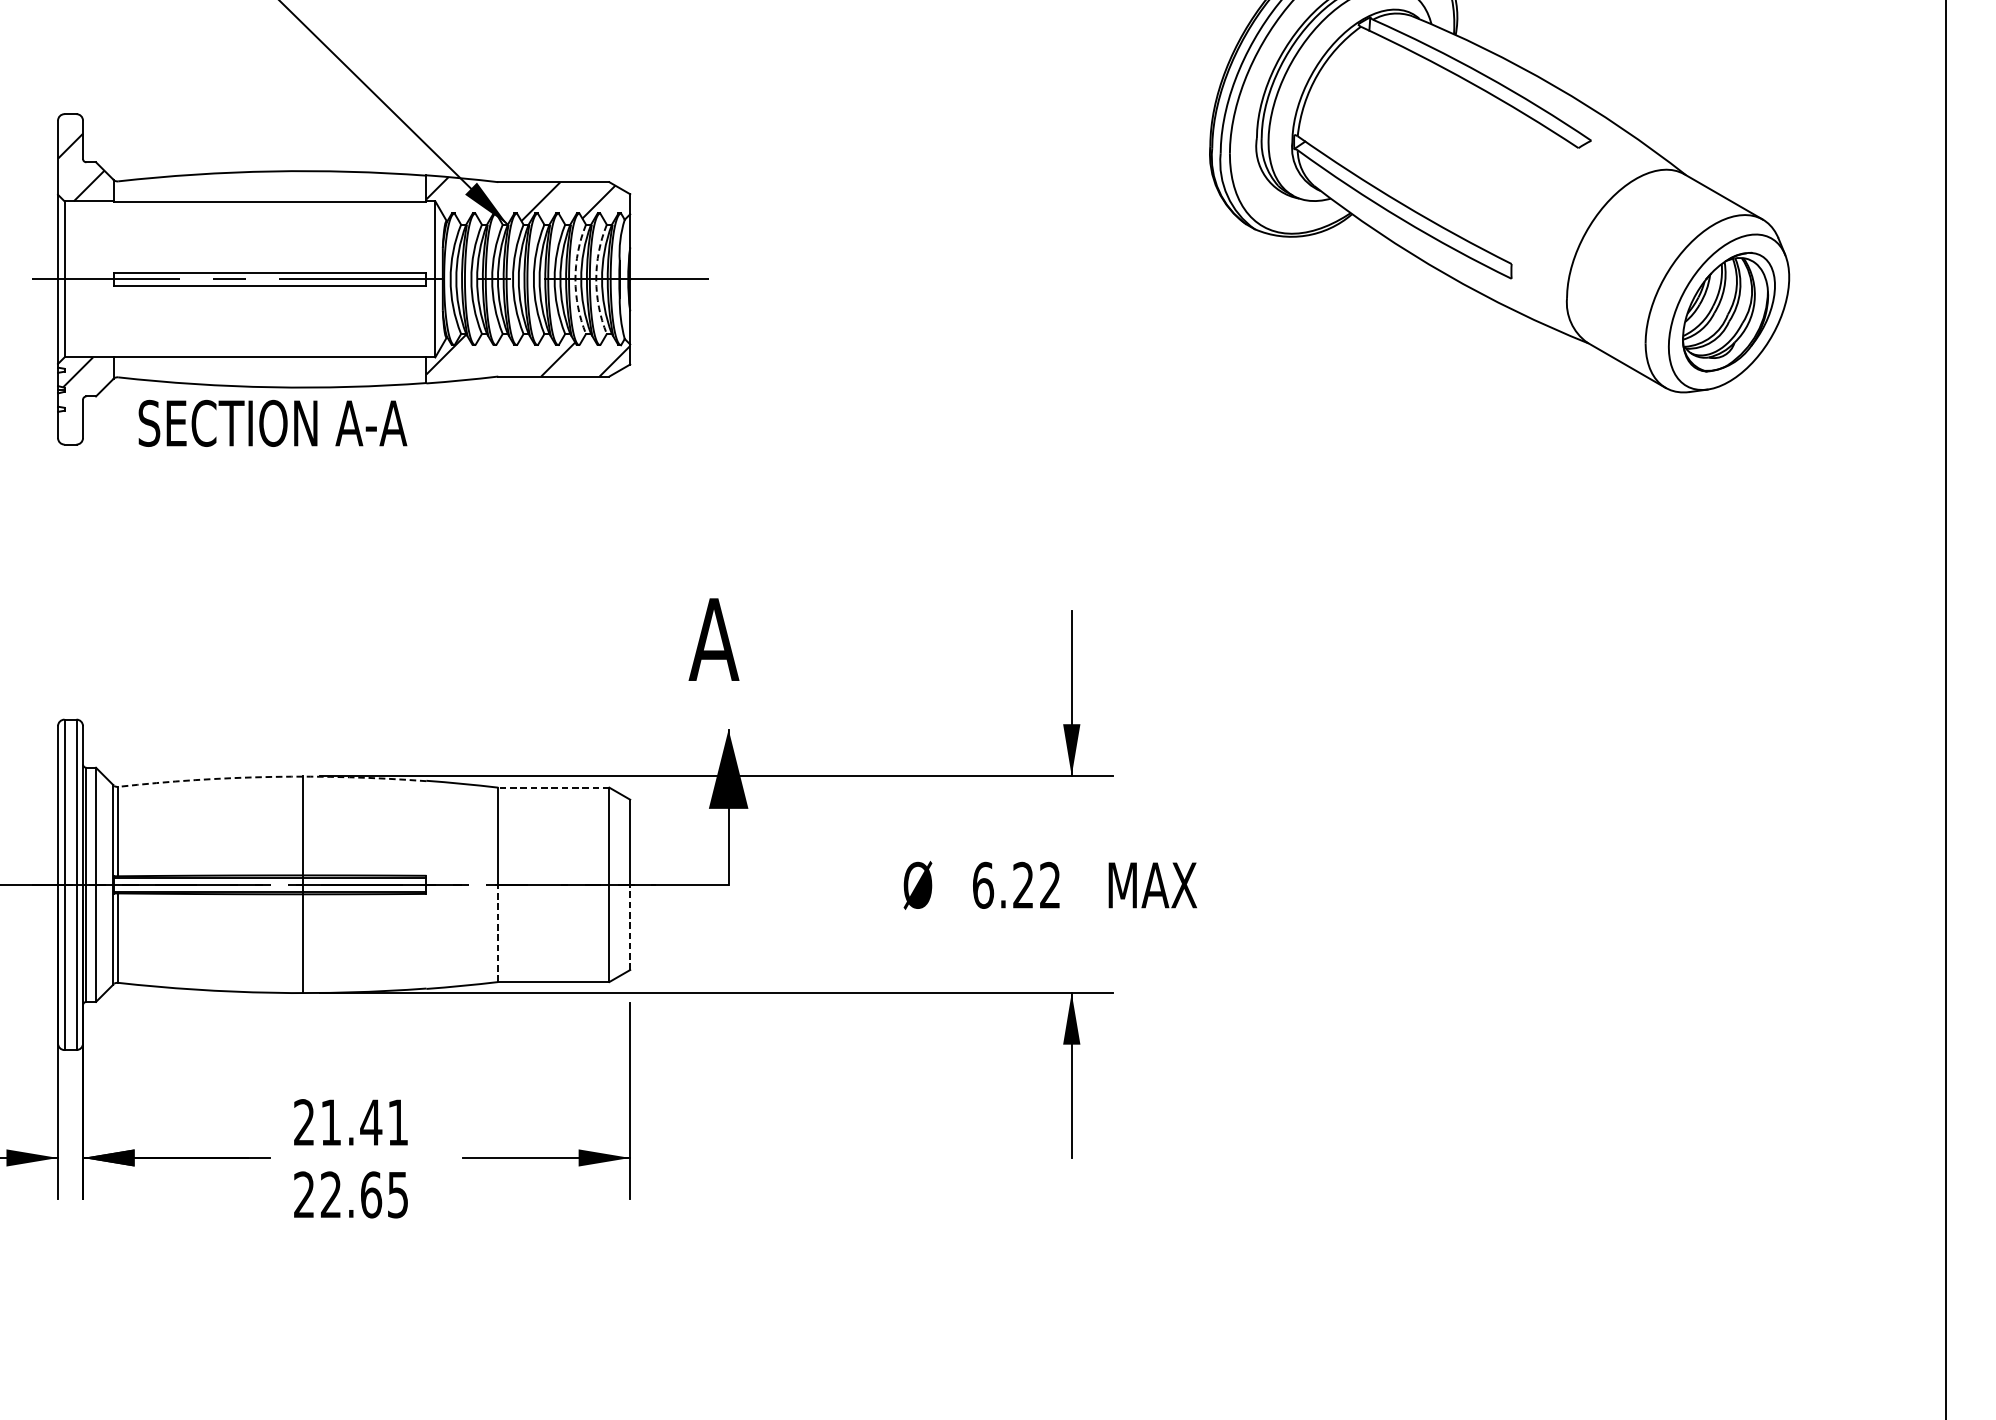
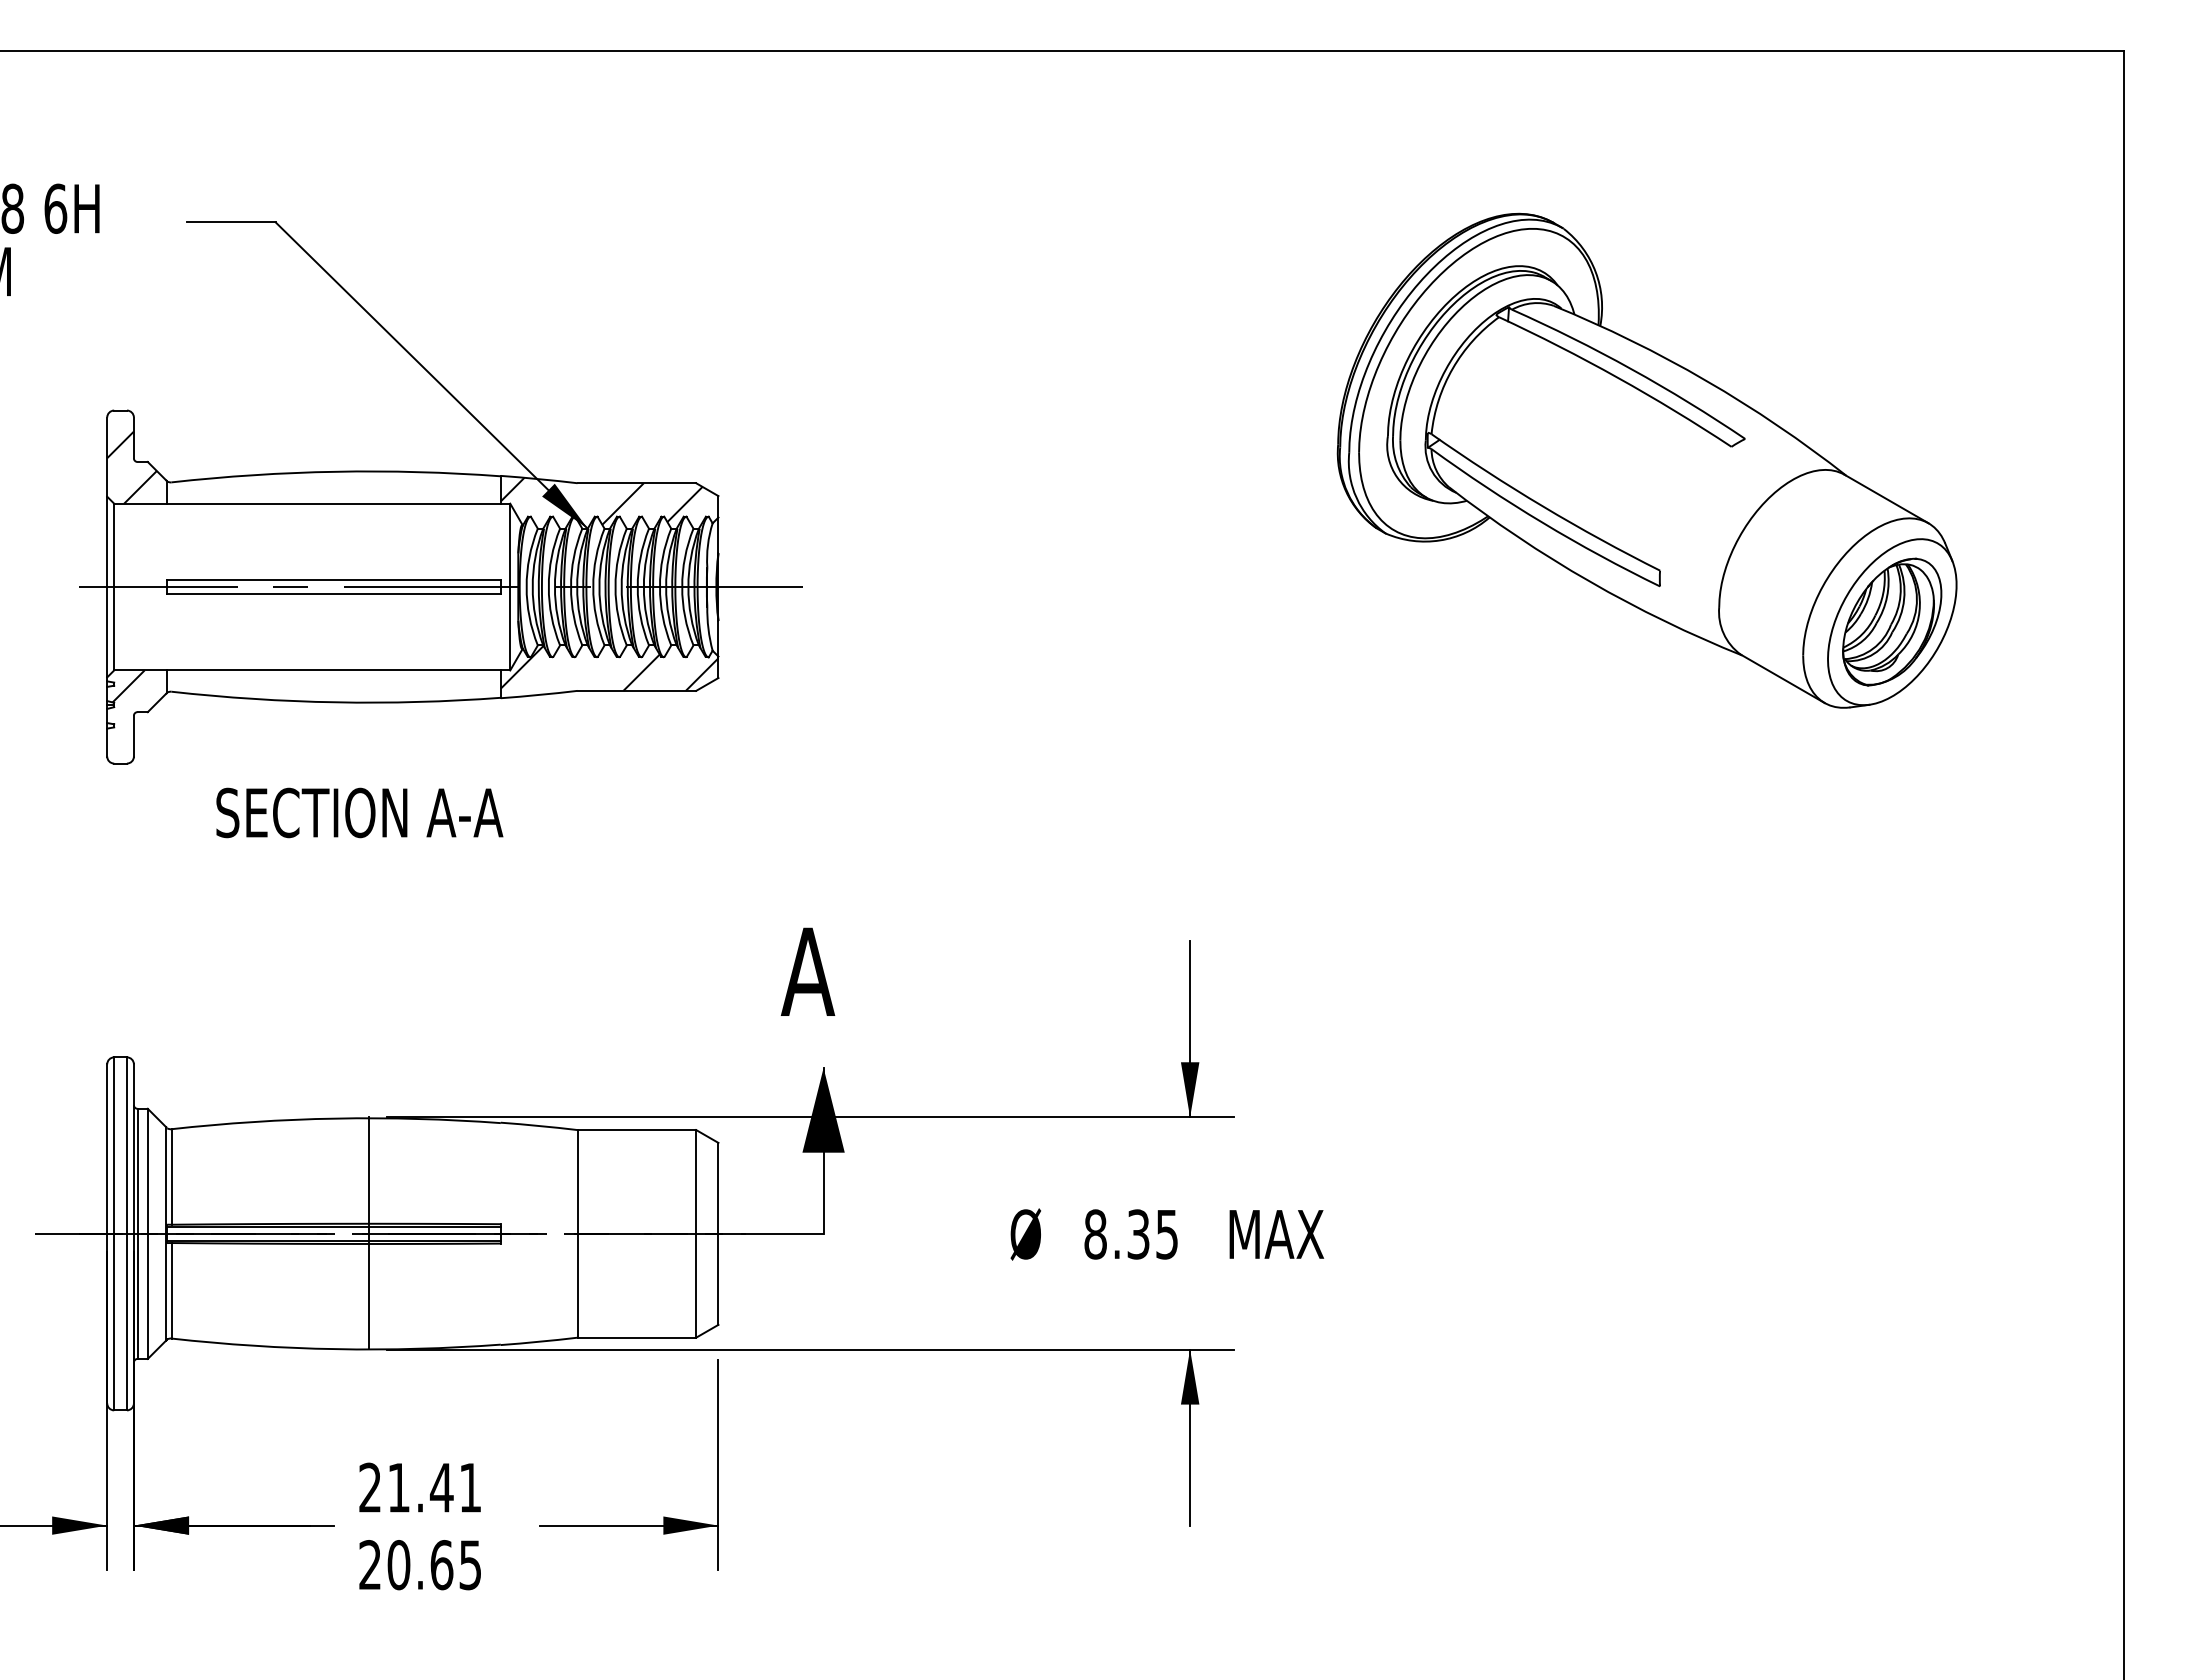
arc: (575, 279) -> (659, 587), dashed -> solid
arc: (596, 279) -> (682, 587), dashed -> solid
text: (272, 423) -> (359, 812), moved
arc: (272, 776) -> (336, 1118), dashed -> solid
line: (553, 788) -> (636, 1130), dashed -> solid
text: (1015, 885) -> (1130, 1234), 6.22 -> 8.35
line: (630, 926) -> (718, 1278), dashed -> solid
line: (498, 933) -> (577, 1285), dashed -> solid
text: (330, 1195) -> (398, 1565), 22.65 -> 20.65

